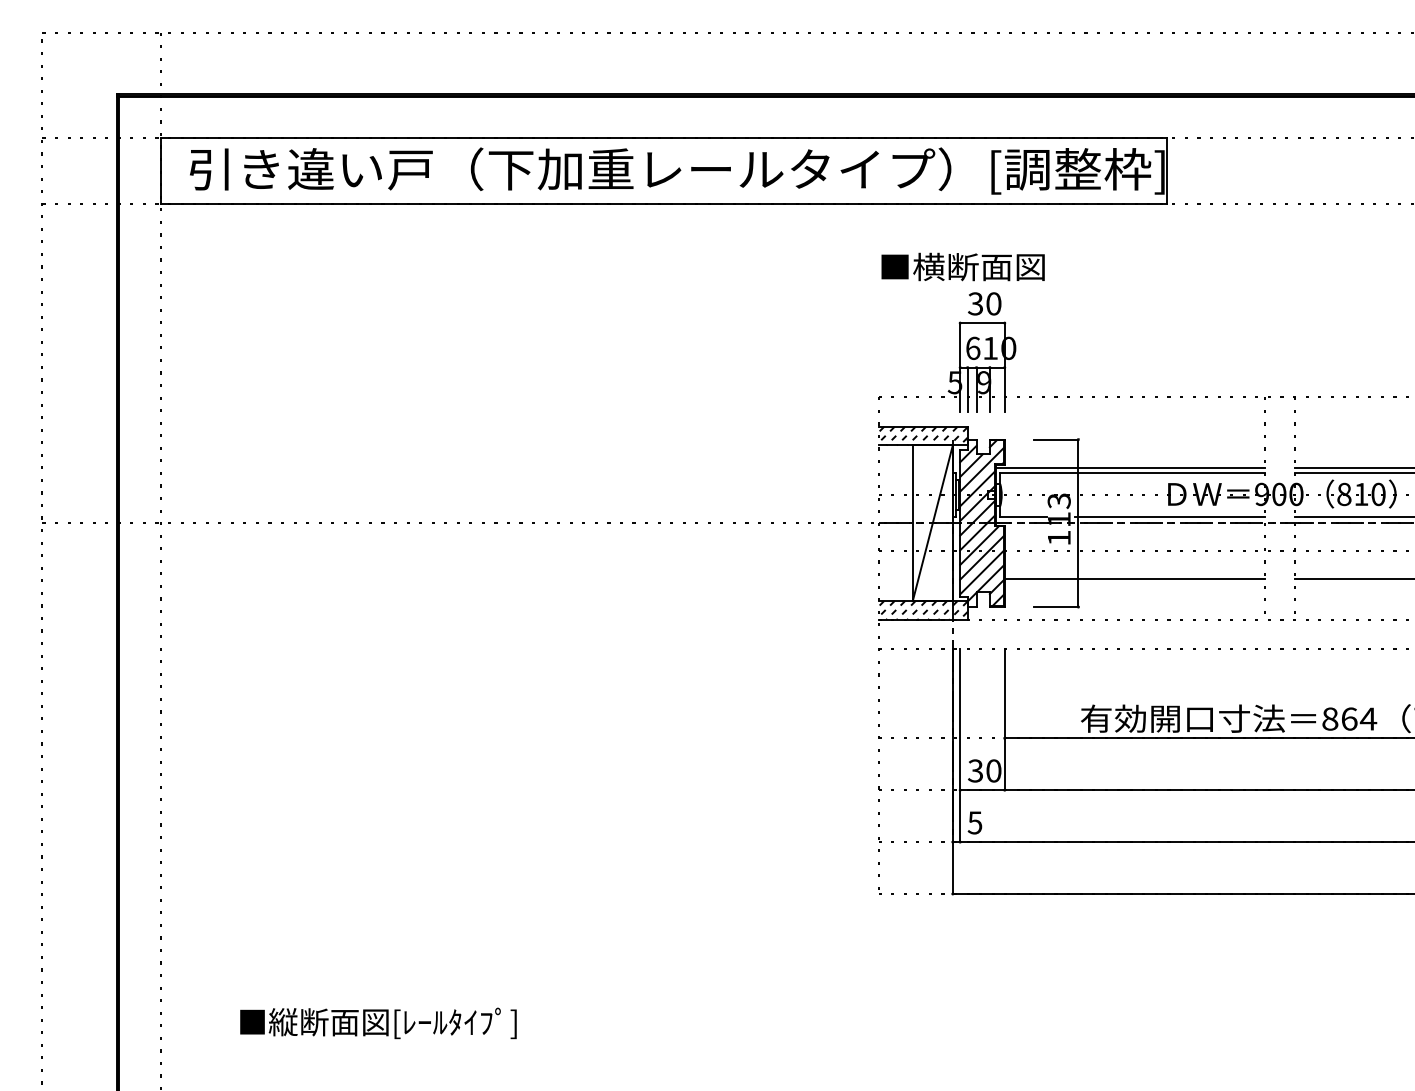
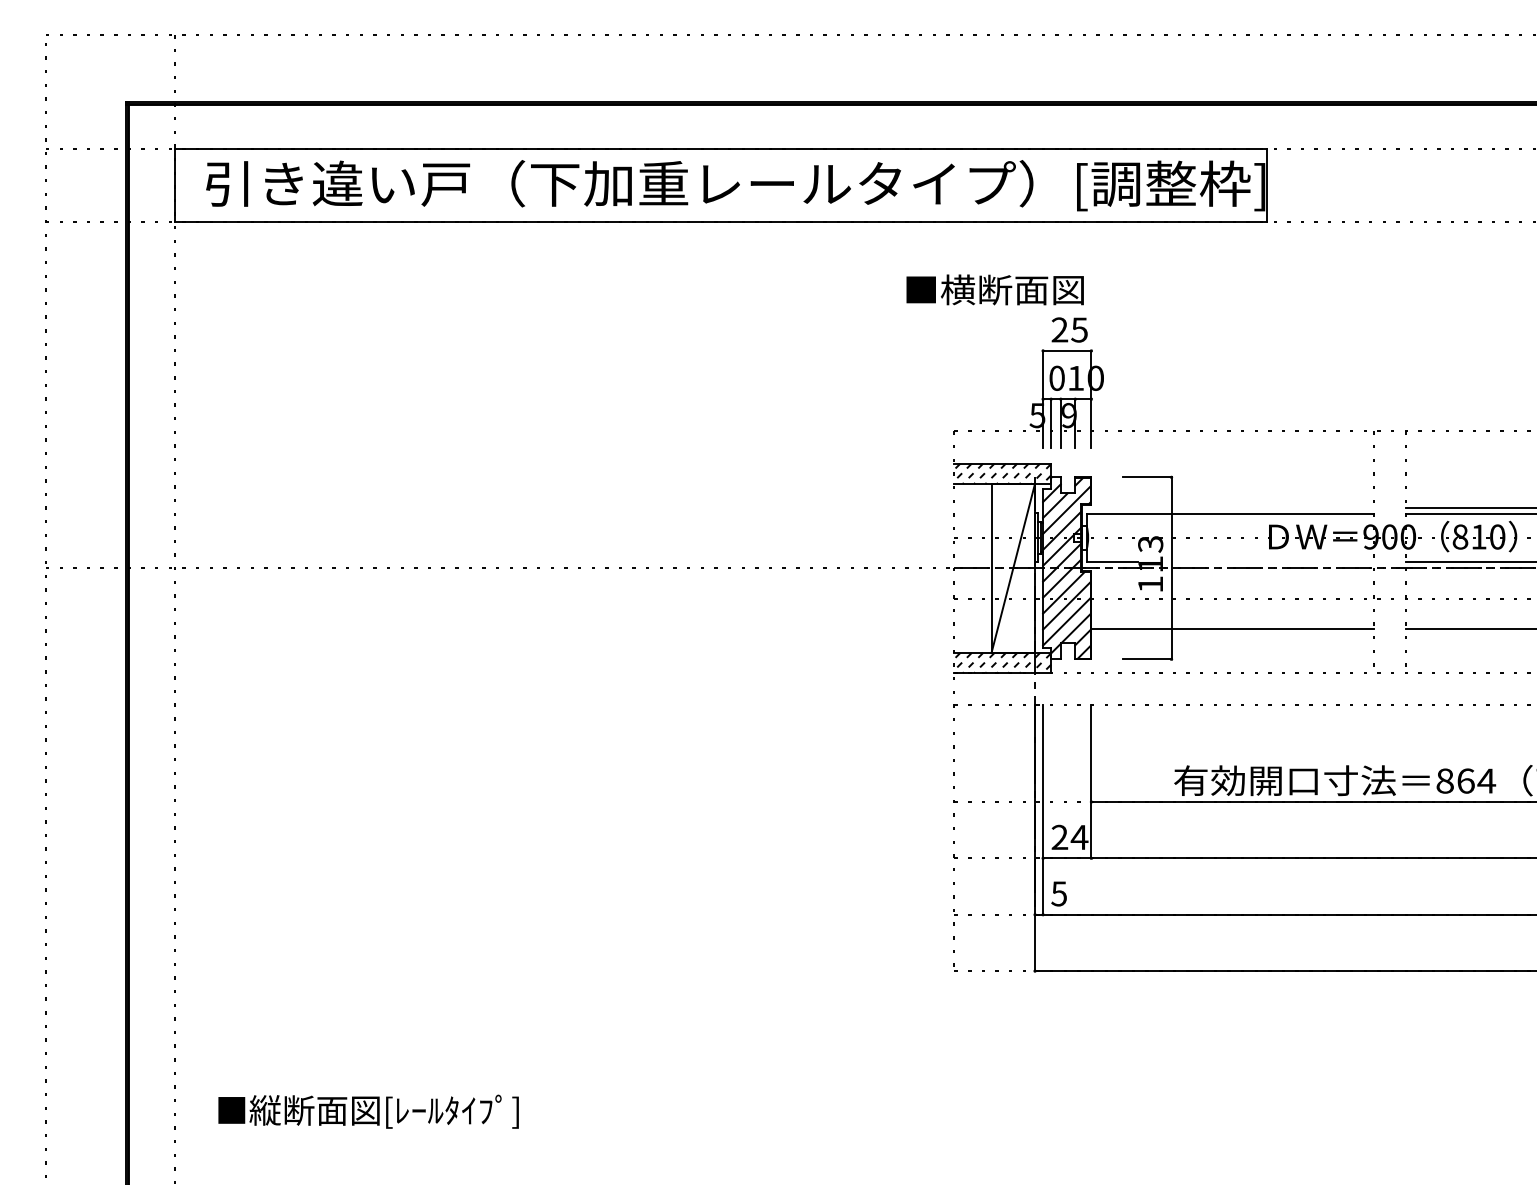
text: (962, 266) -> (994, 289), moved
text: (984, 303) -> (1069, 329), 30 -> 25
text: (973, 347) -> (1057, 377), 6 -> 0
line: (1130, 467) -> (1228, 507), removed
line: (1169, 517) -> (1270, 562), removed
text: (984, 770) -> (1069, 836), 30 -> 24
text: (378, 1023) -> (368, 1111), moved

